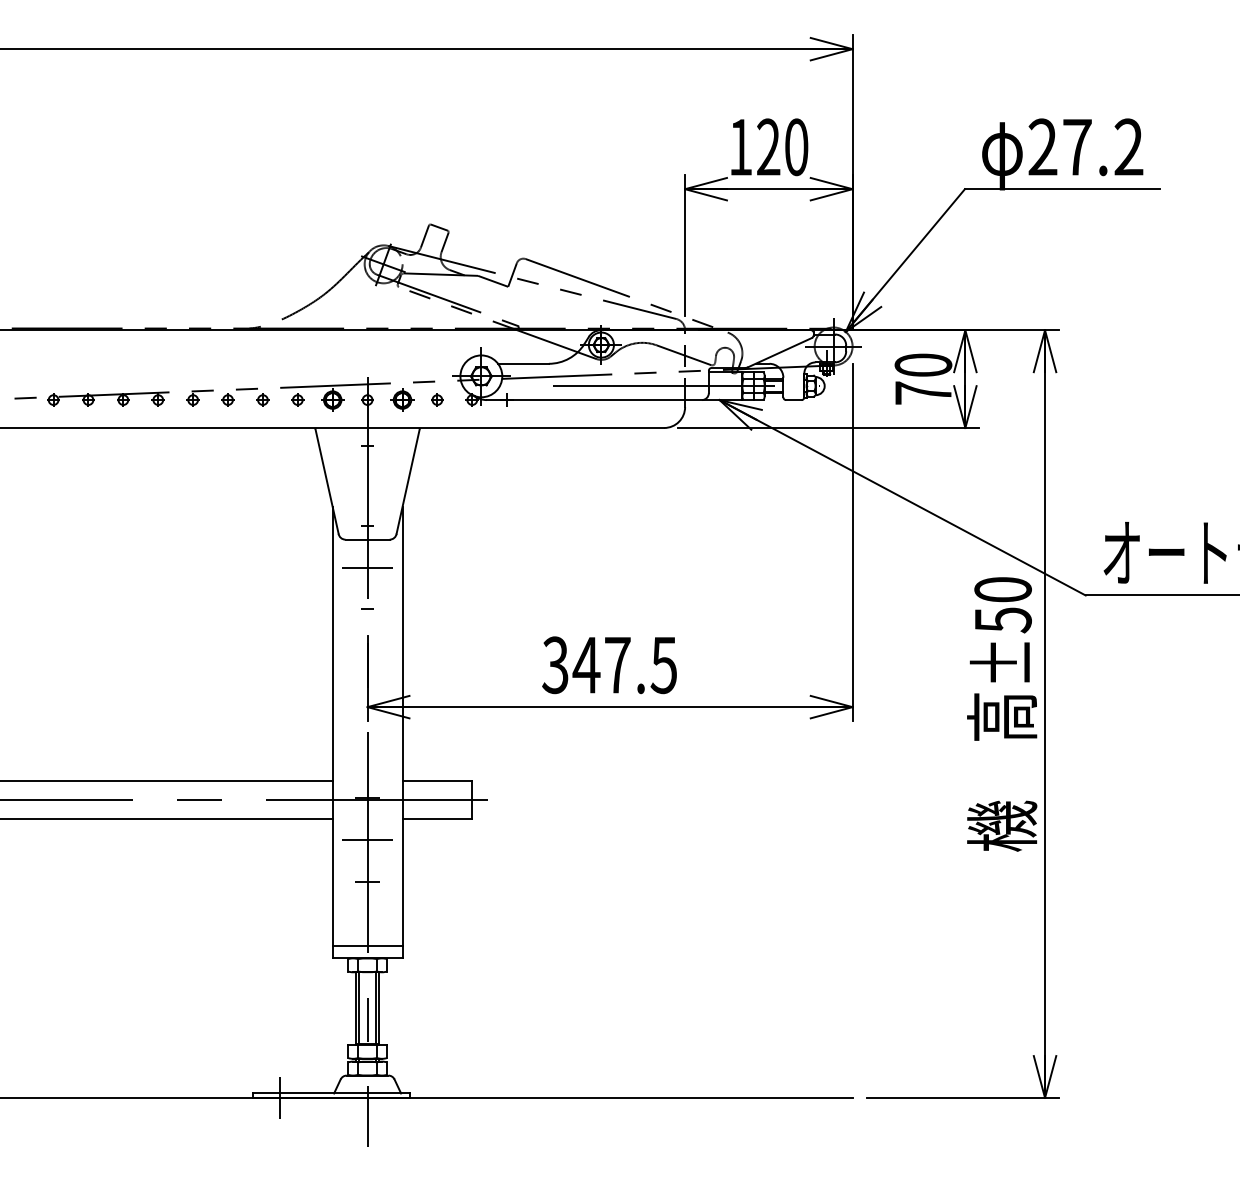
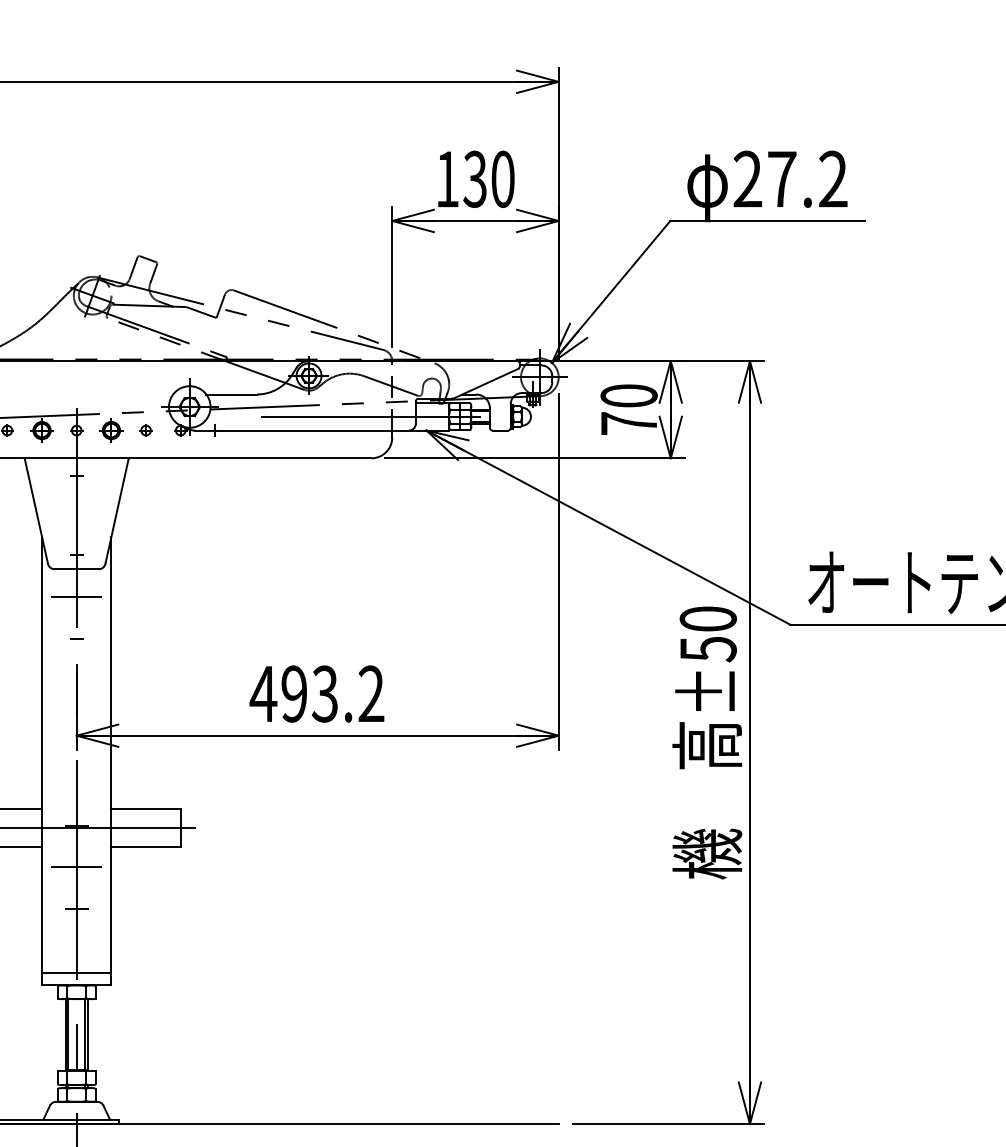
text: (768, 147) -> (475, 179), 120 -> 130
text: (609, 665) -> (317, 694), 347.5 -> 493.2

